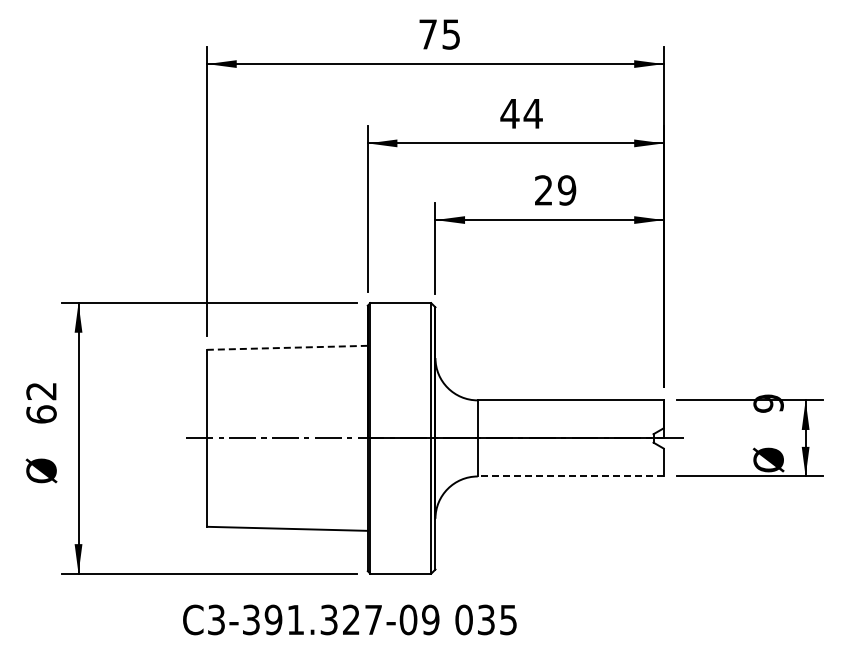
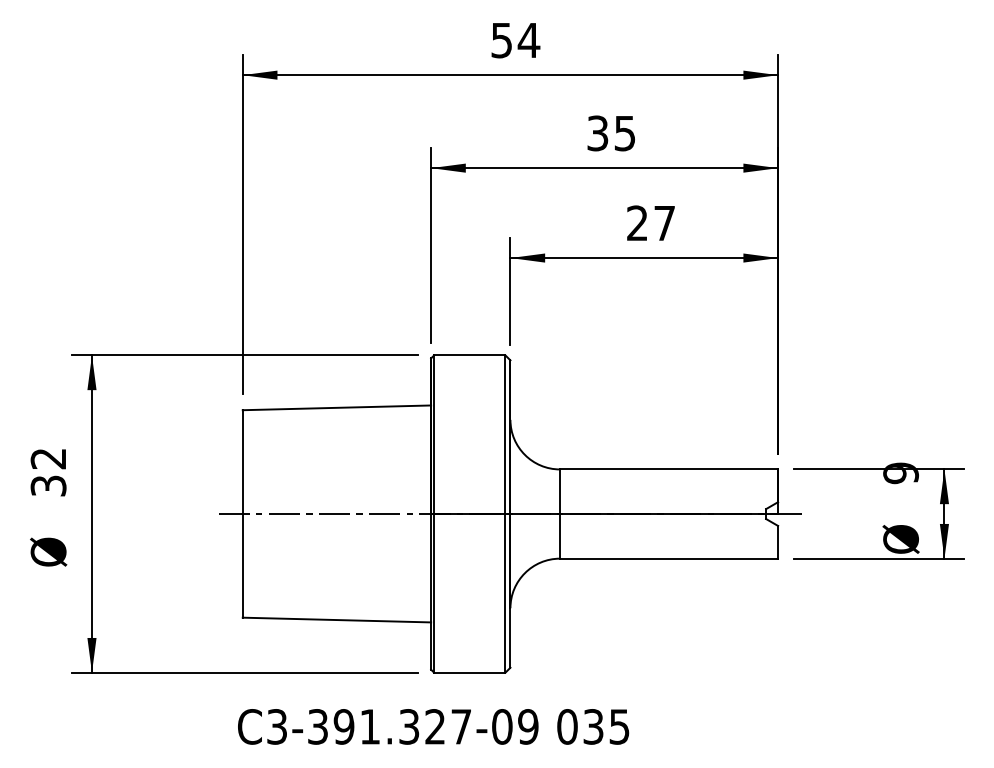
text: (439, 34) -> (515, 40), 75 -> 54
text: (521, 113) -> (611, 133), 44 -> 35
text: (566, 190) -> (664, 223), 29 -> 27
line: (286, 347) -> (335, 407), dashed -> solid
text: (41, 414) -> (48, 485), 62 -> 32
line: (570, 476) -> (668, 558), dashed -> solid
text: (349, 619) -> (433, 726), moved

